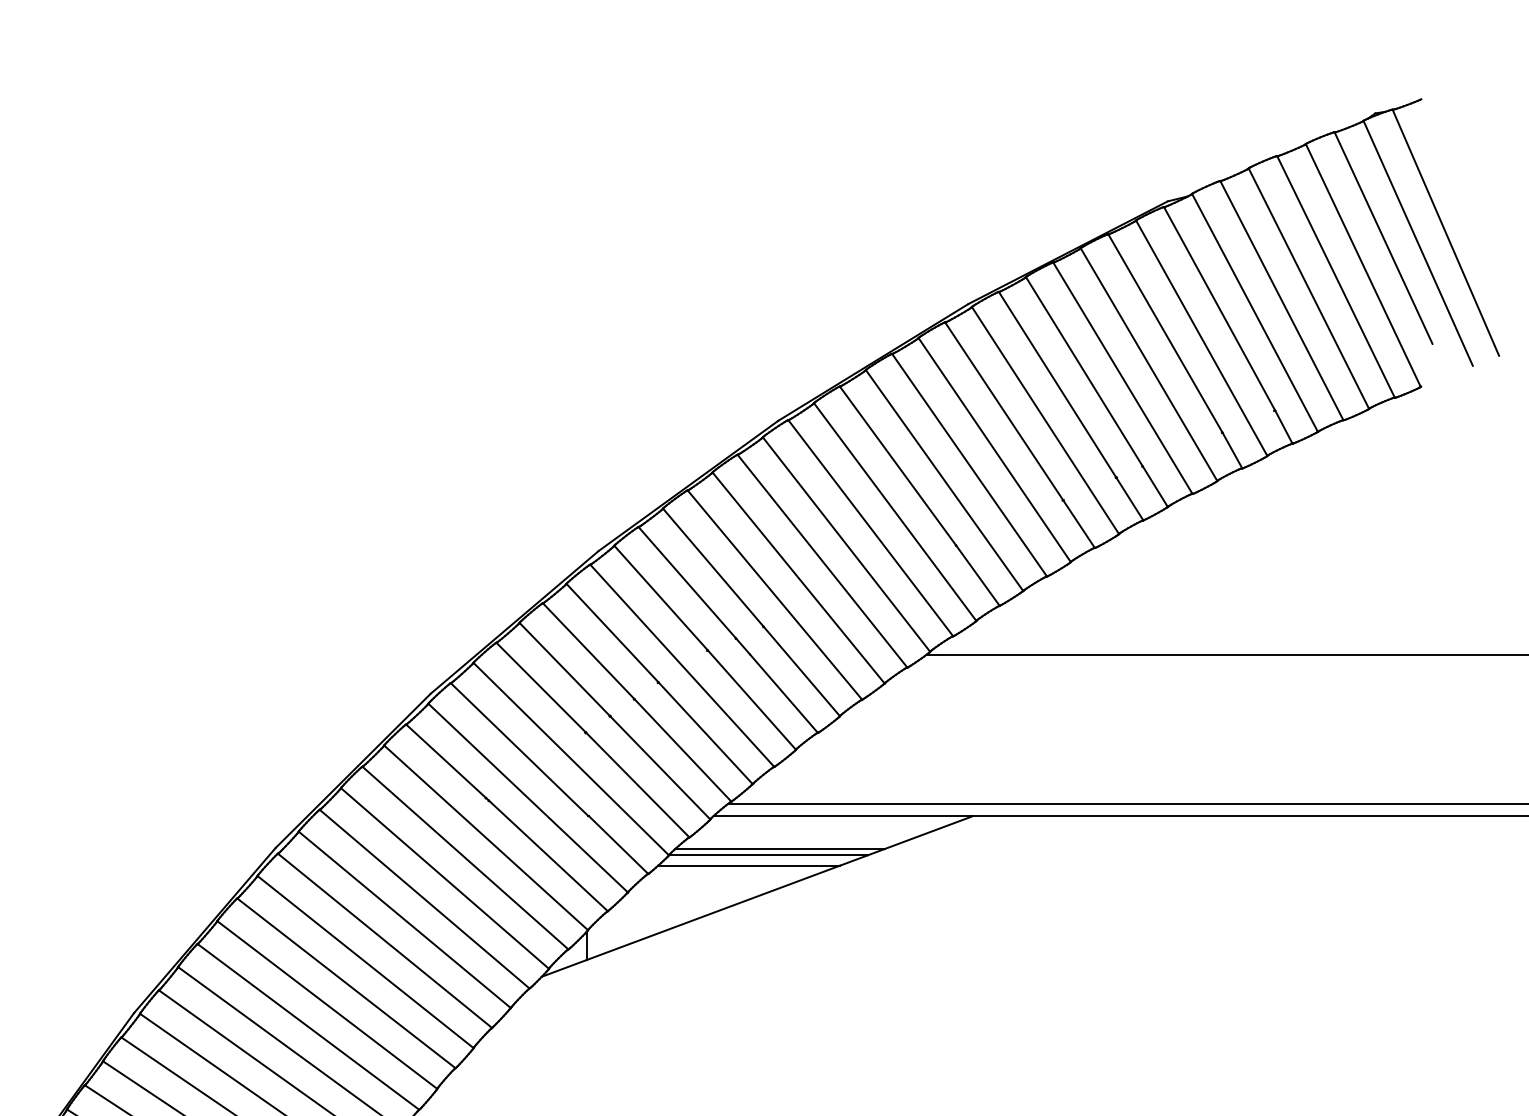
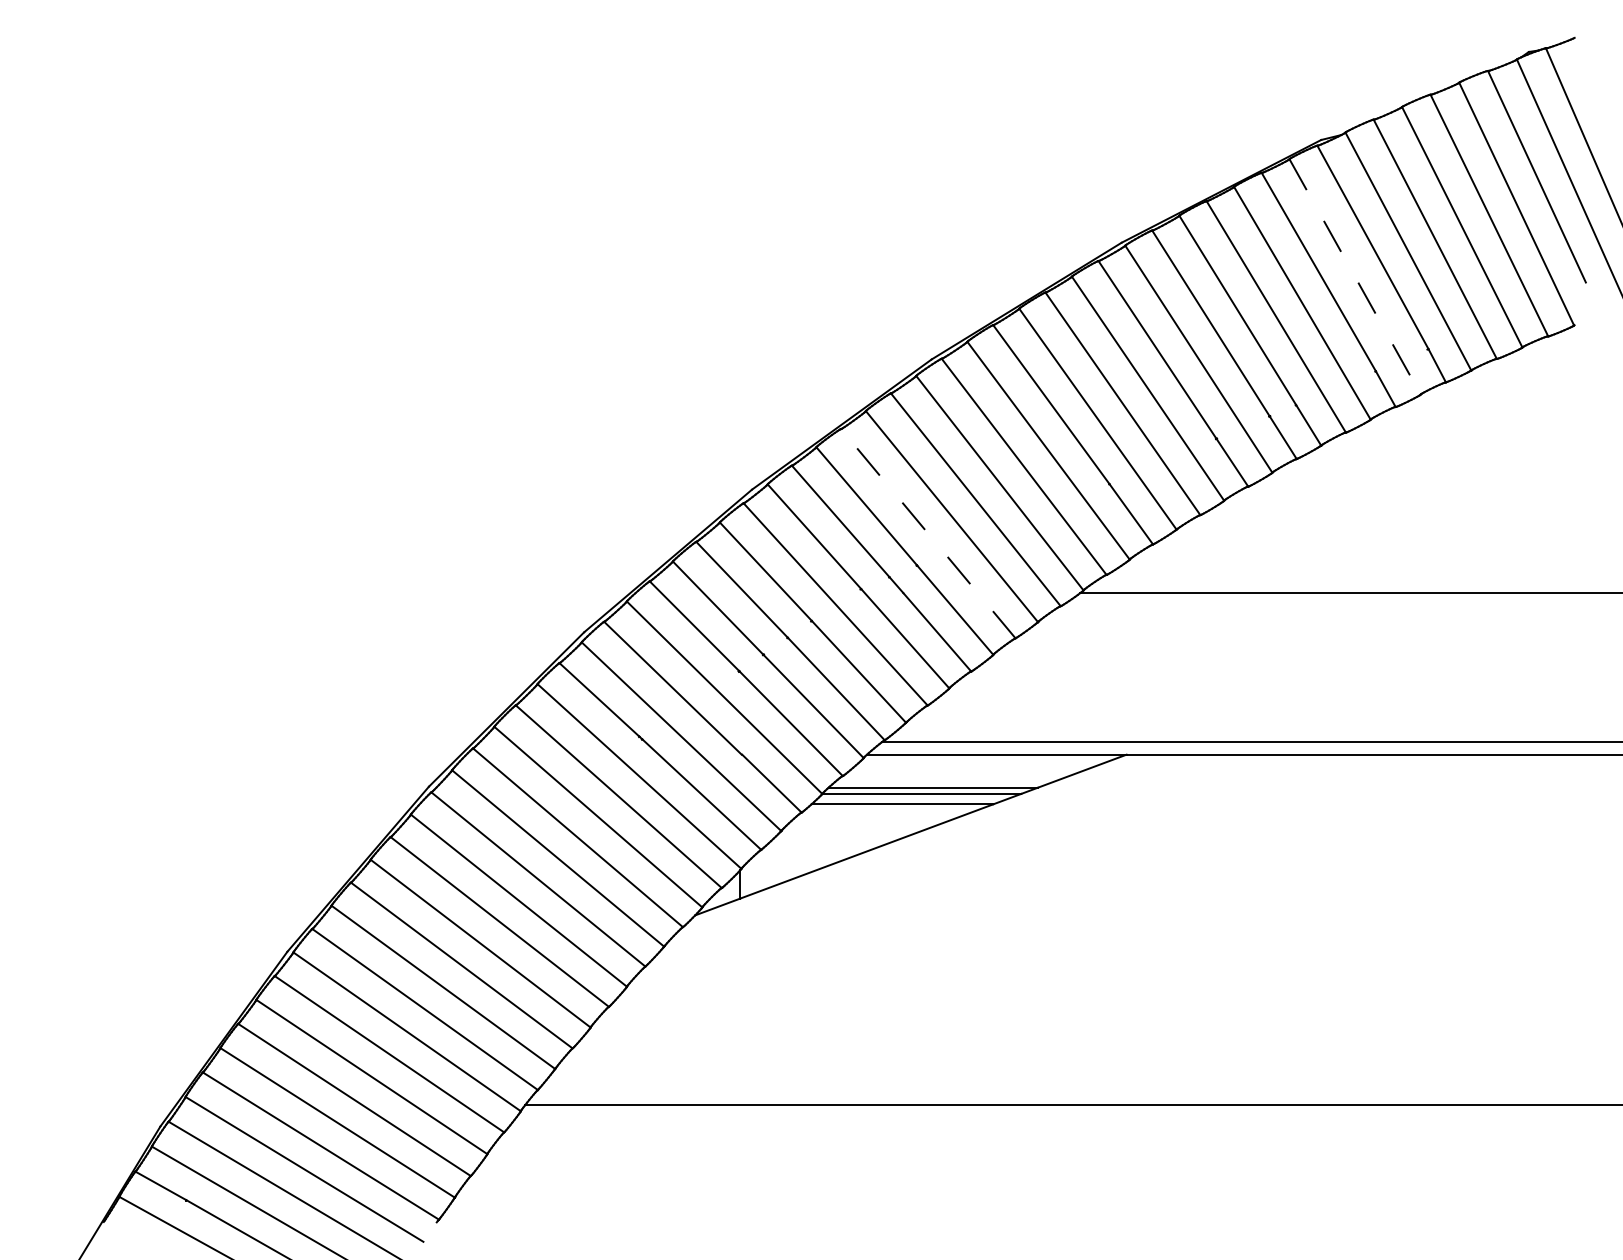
line: (1202, 337) -> (1355, 276), solid -> dashed
line: (775, 594) -> (928, 533), solid -> dashed

